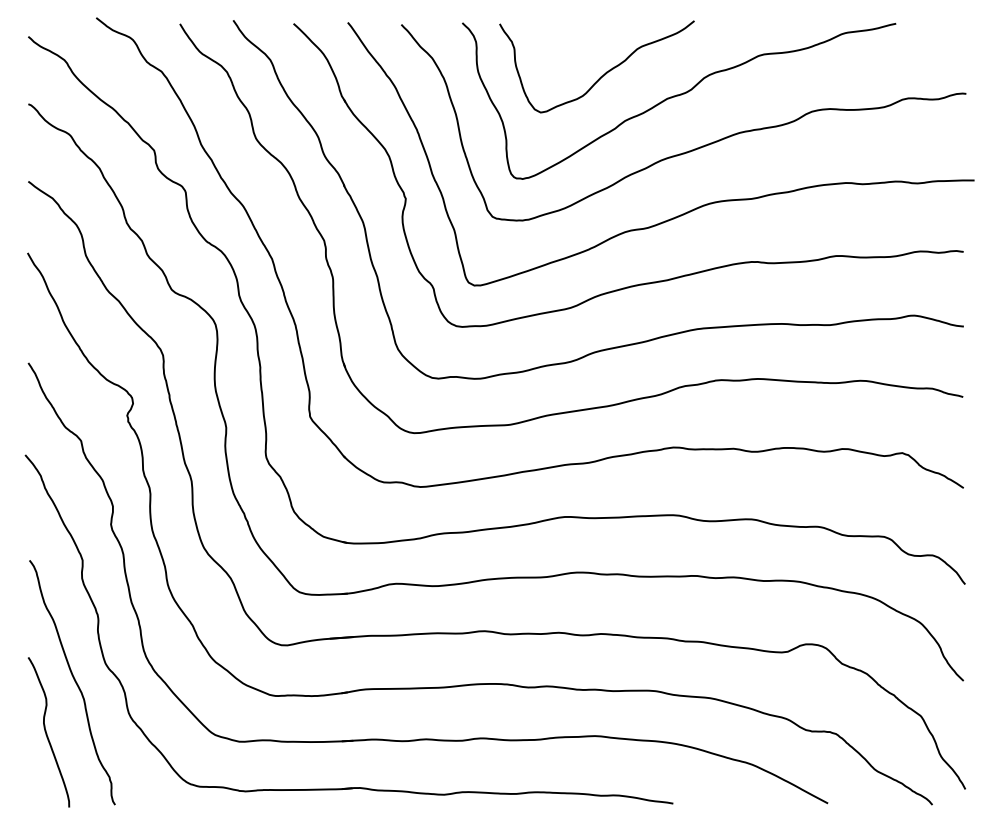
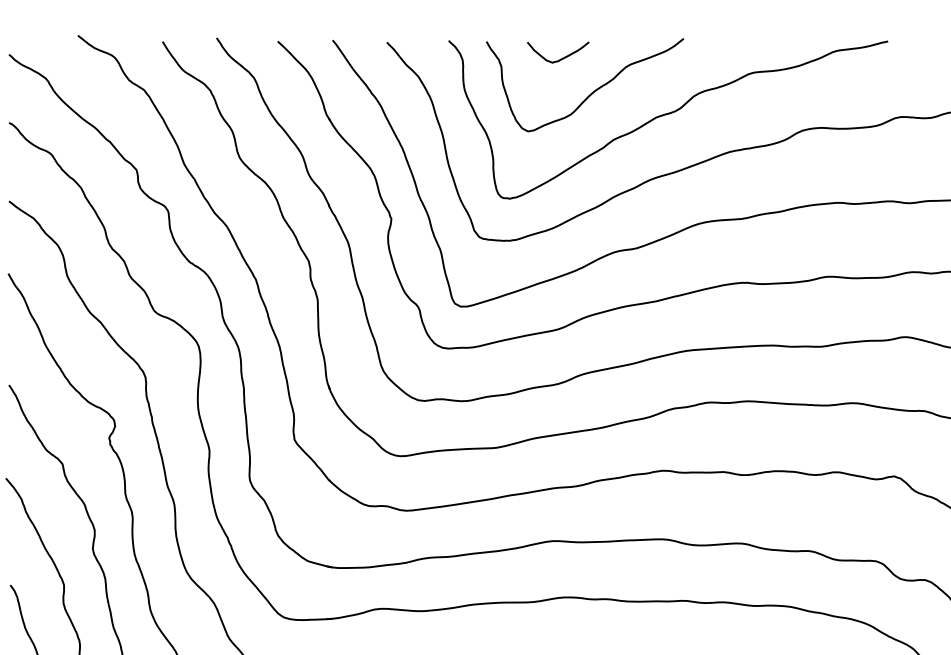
curve: (573, 40) -> (561, 58), added

